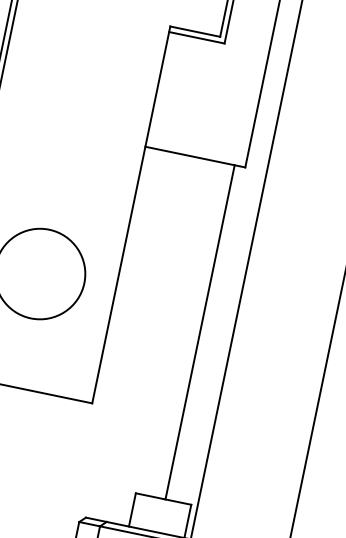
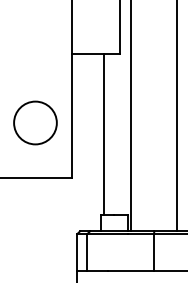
line: (200, 332) -> (104, 134), moved

